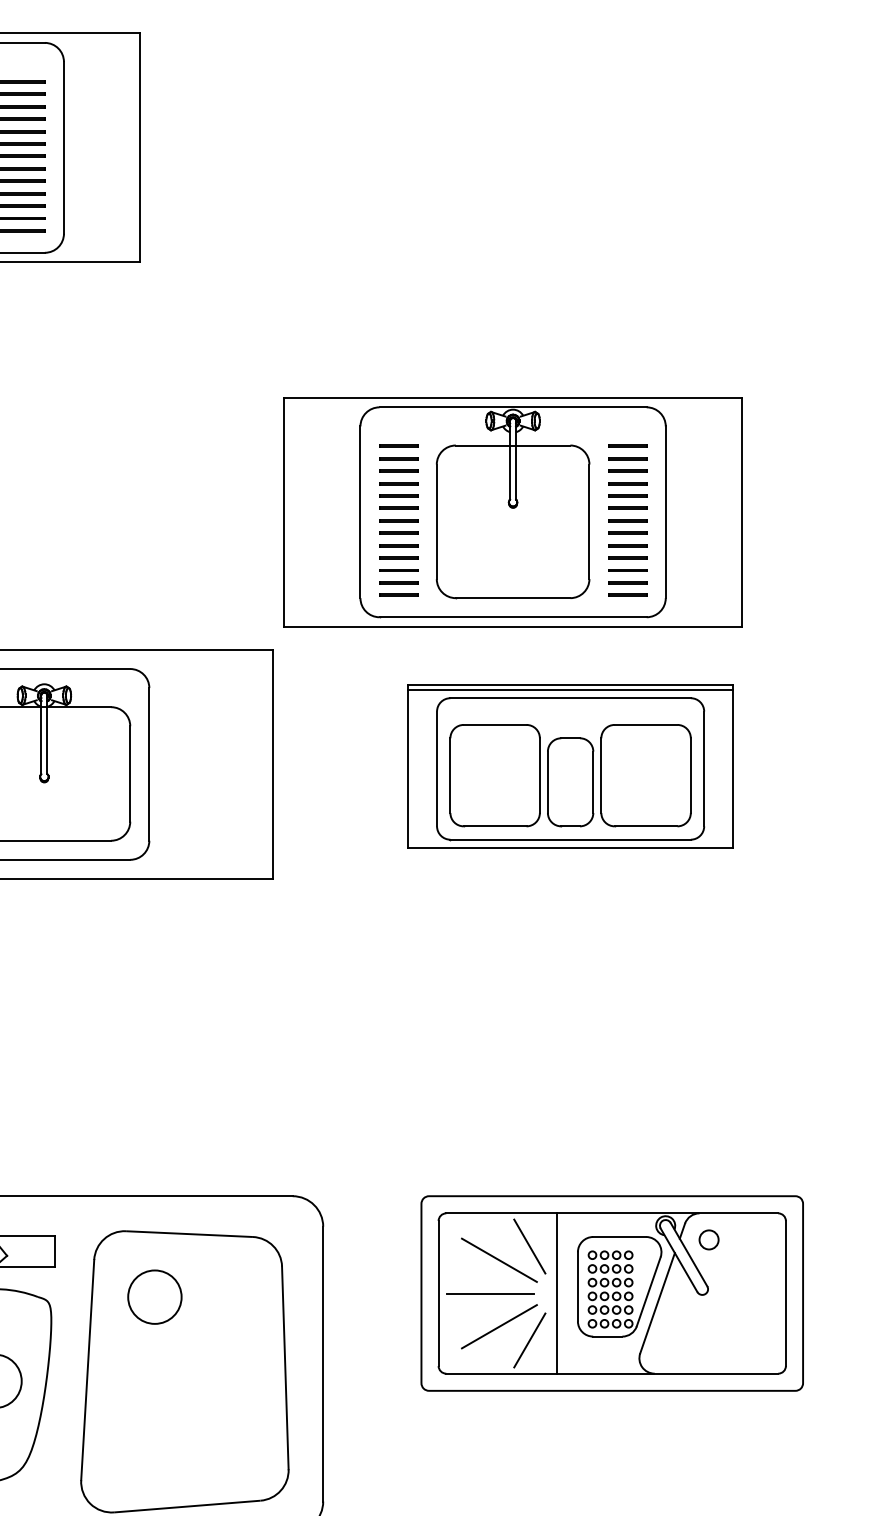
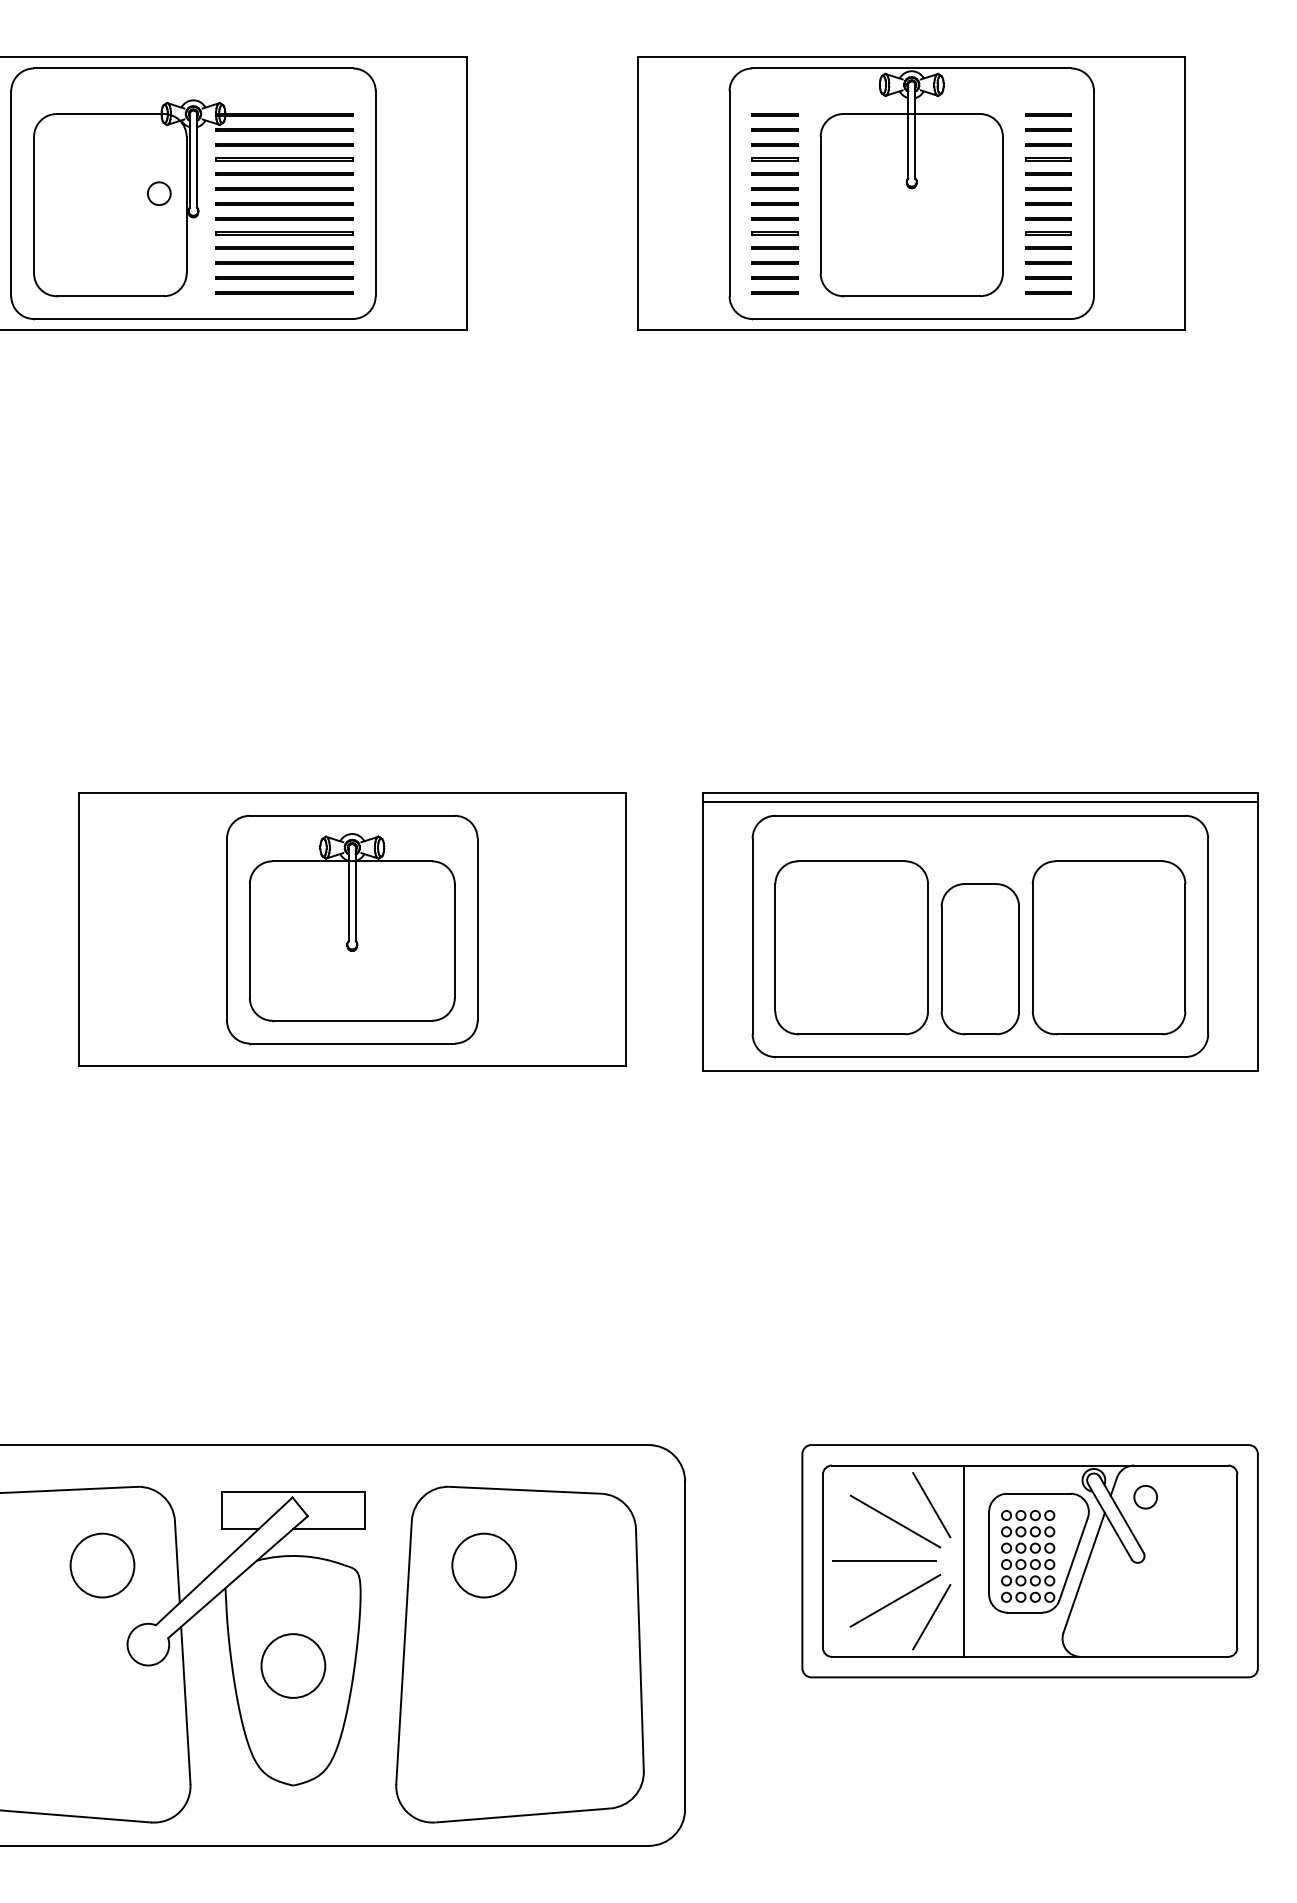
part: (512, 512) -> (911, 193), moved
part: (570, 765) -> (980, 931), size x1.43

